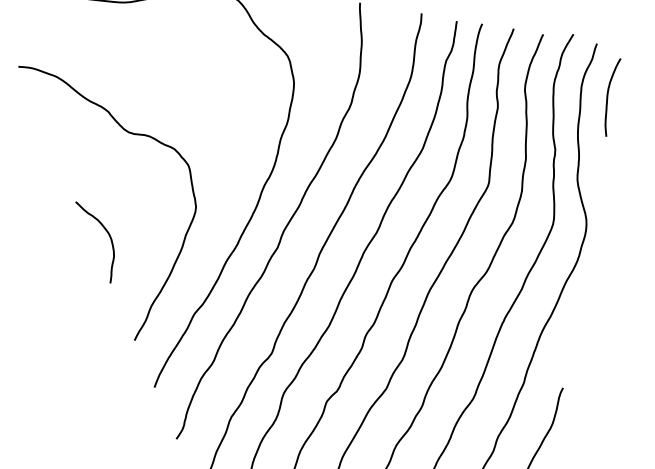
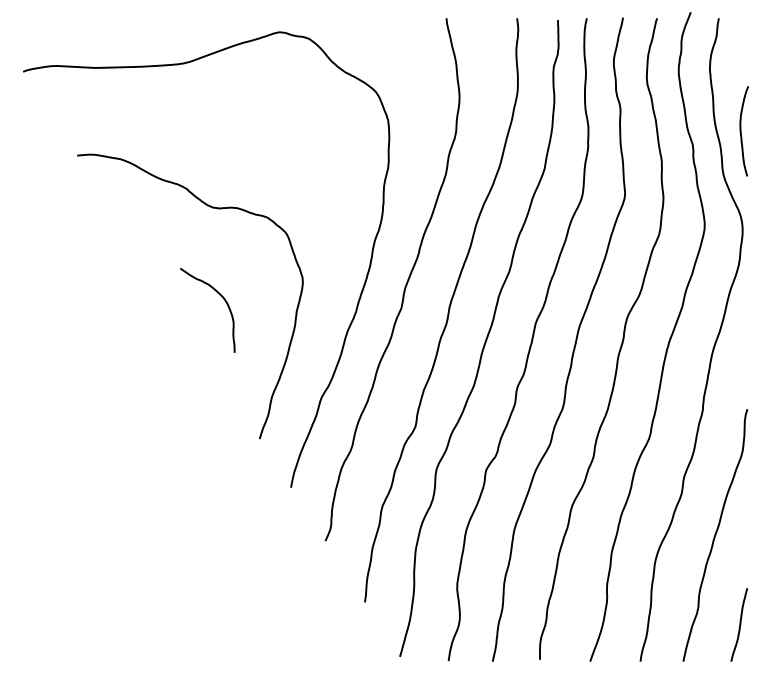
curve: (608, 96) -> (741, 131), moved
curve: (106, 232) -> (220, 296), moved

